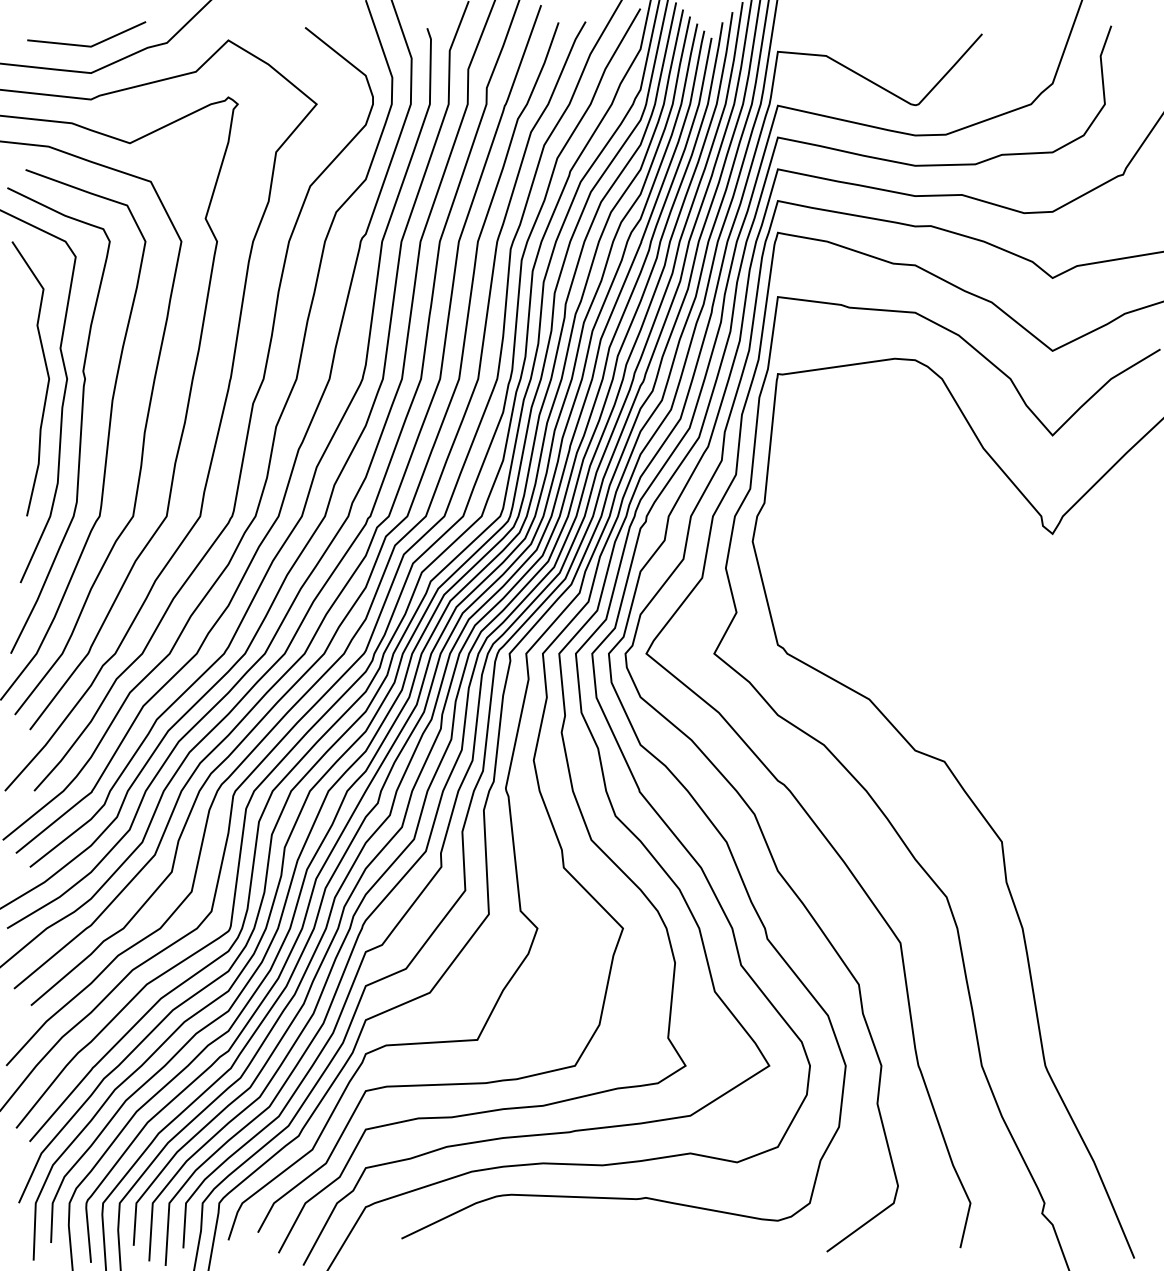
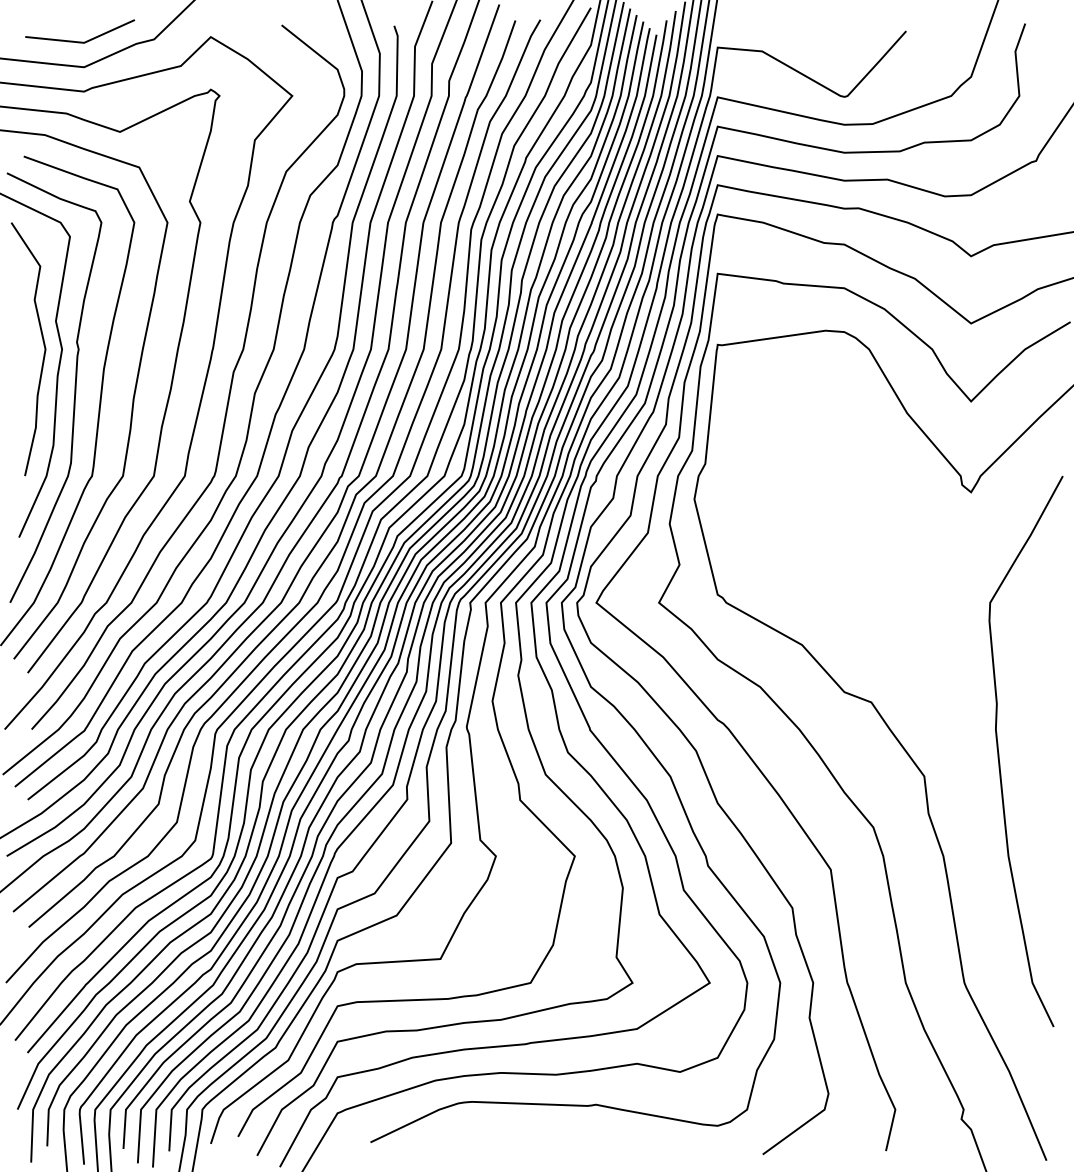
curve: (1083, 816) -> (999, 752), added

